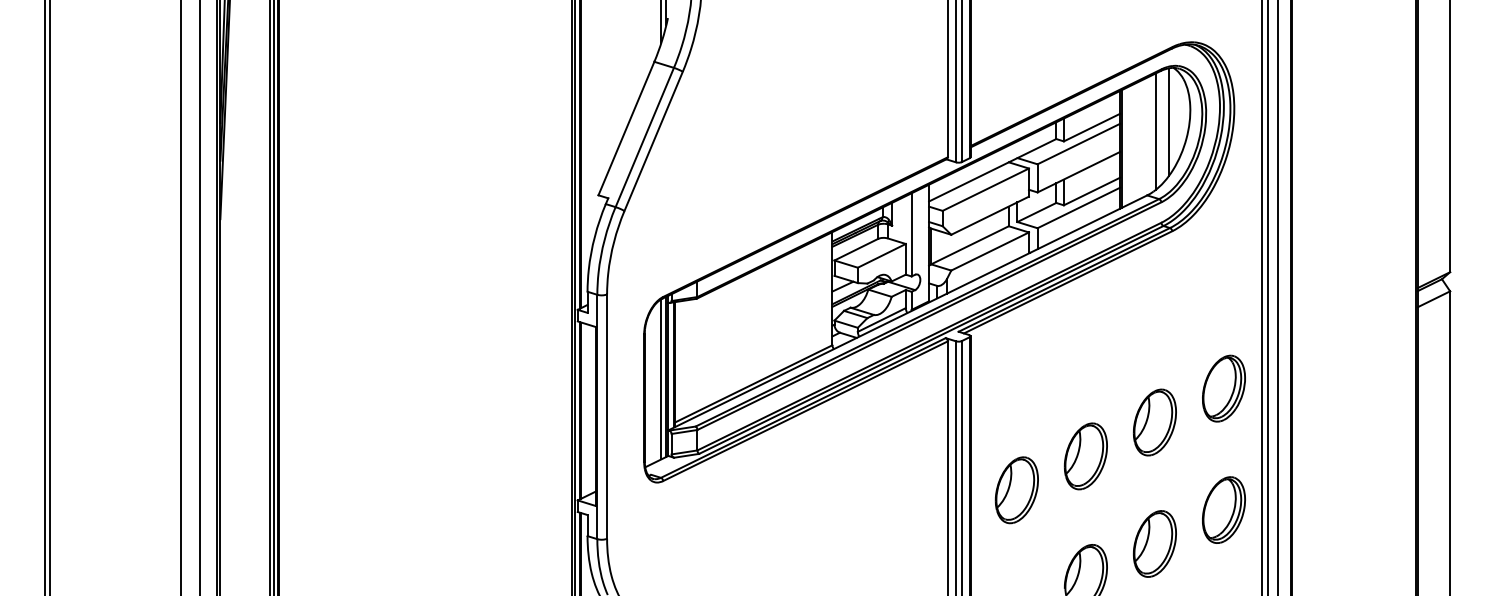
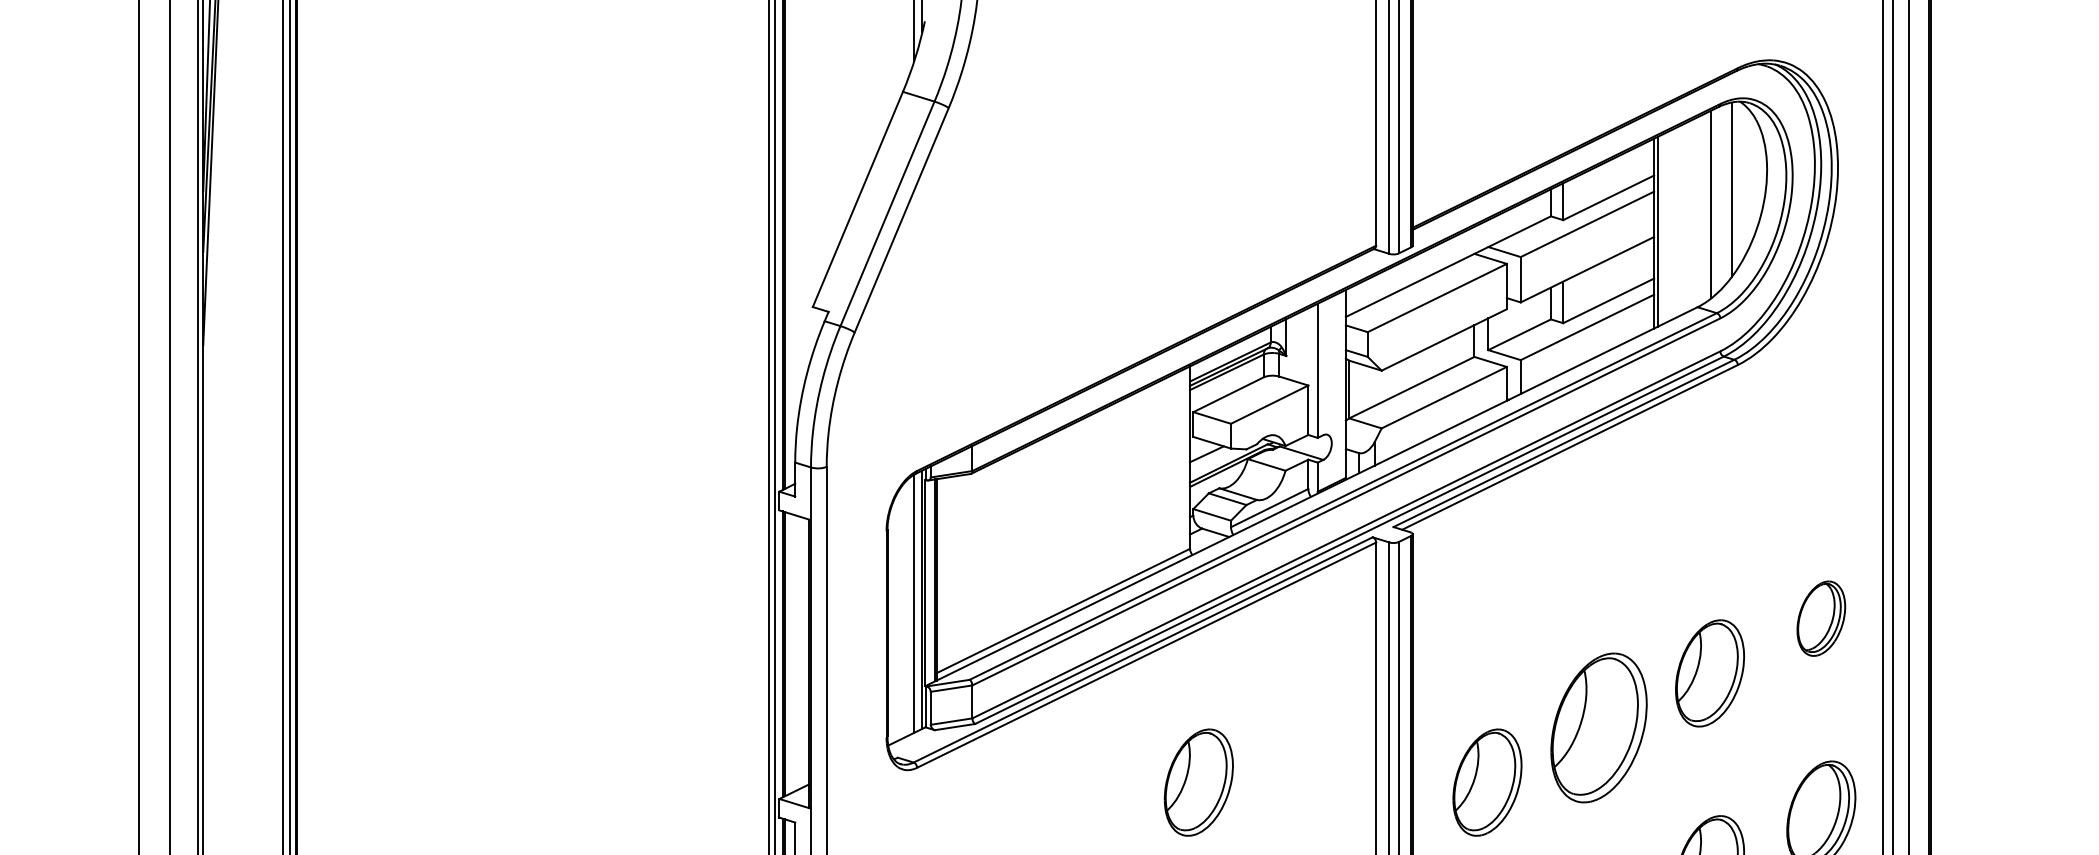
part: (1223, 388) -> (1820, 618), size x0.7
part: (1085, 456) -> (1598, 728), size x1.4
part: (837, 490) -> (1198, 782), added

